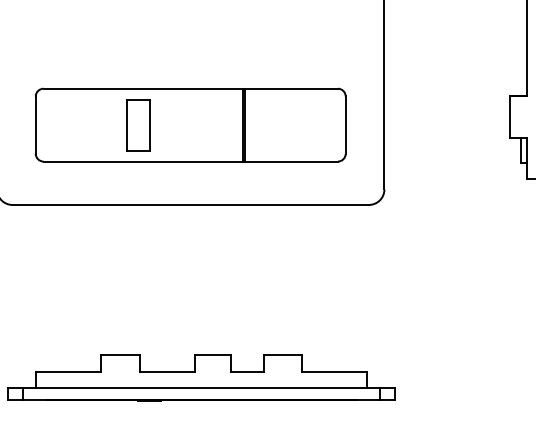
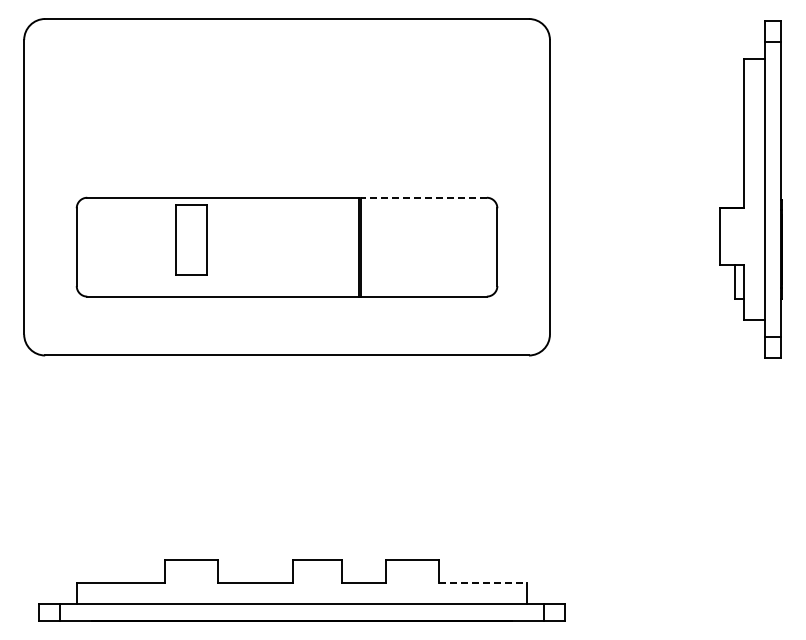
line: (291, 88) -> (423, 197), solid -> dashed
part: (138, 124) -> (191, 239), moved
line: (335, 372) -> (483, 582), solid -> dashed

